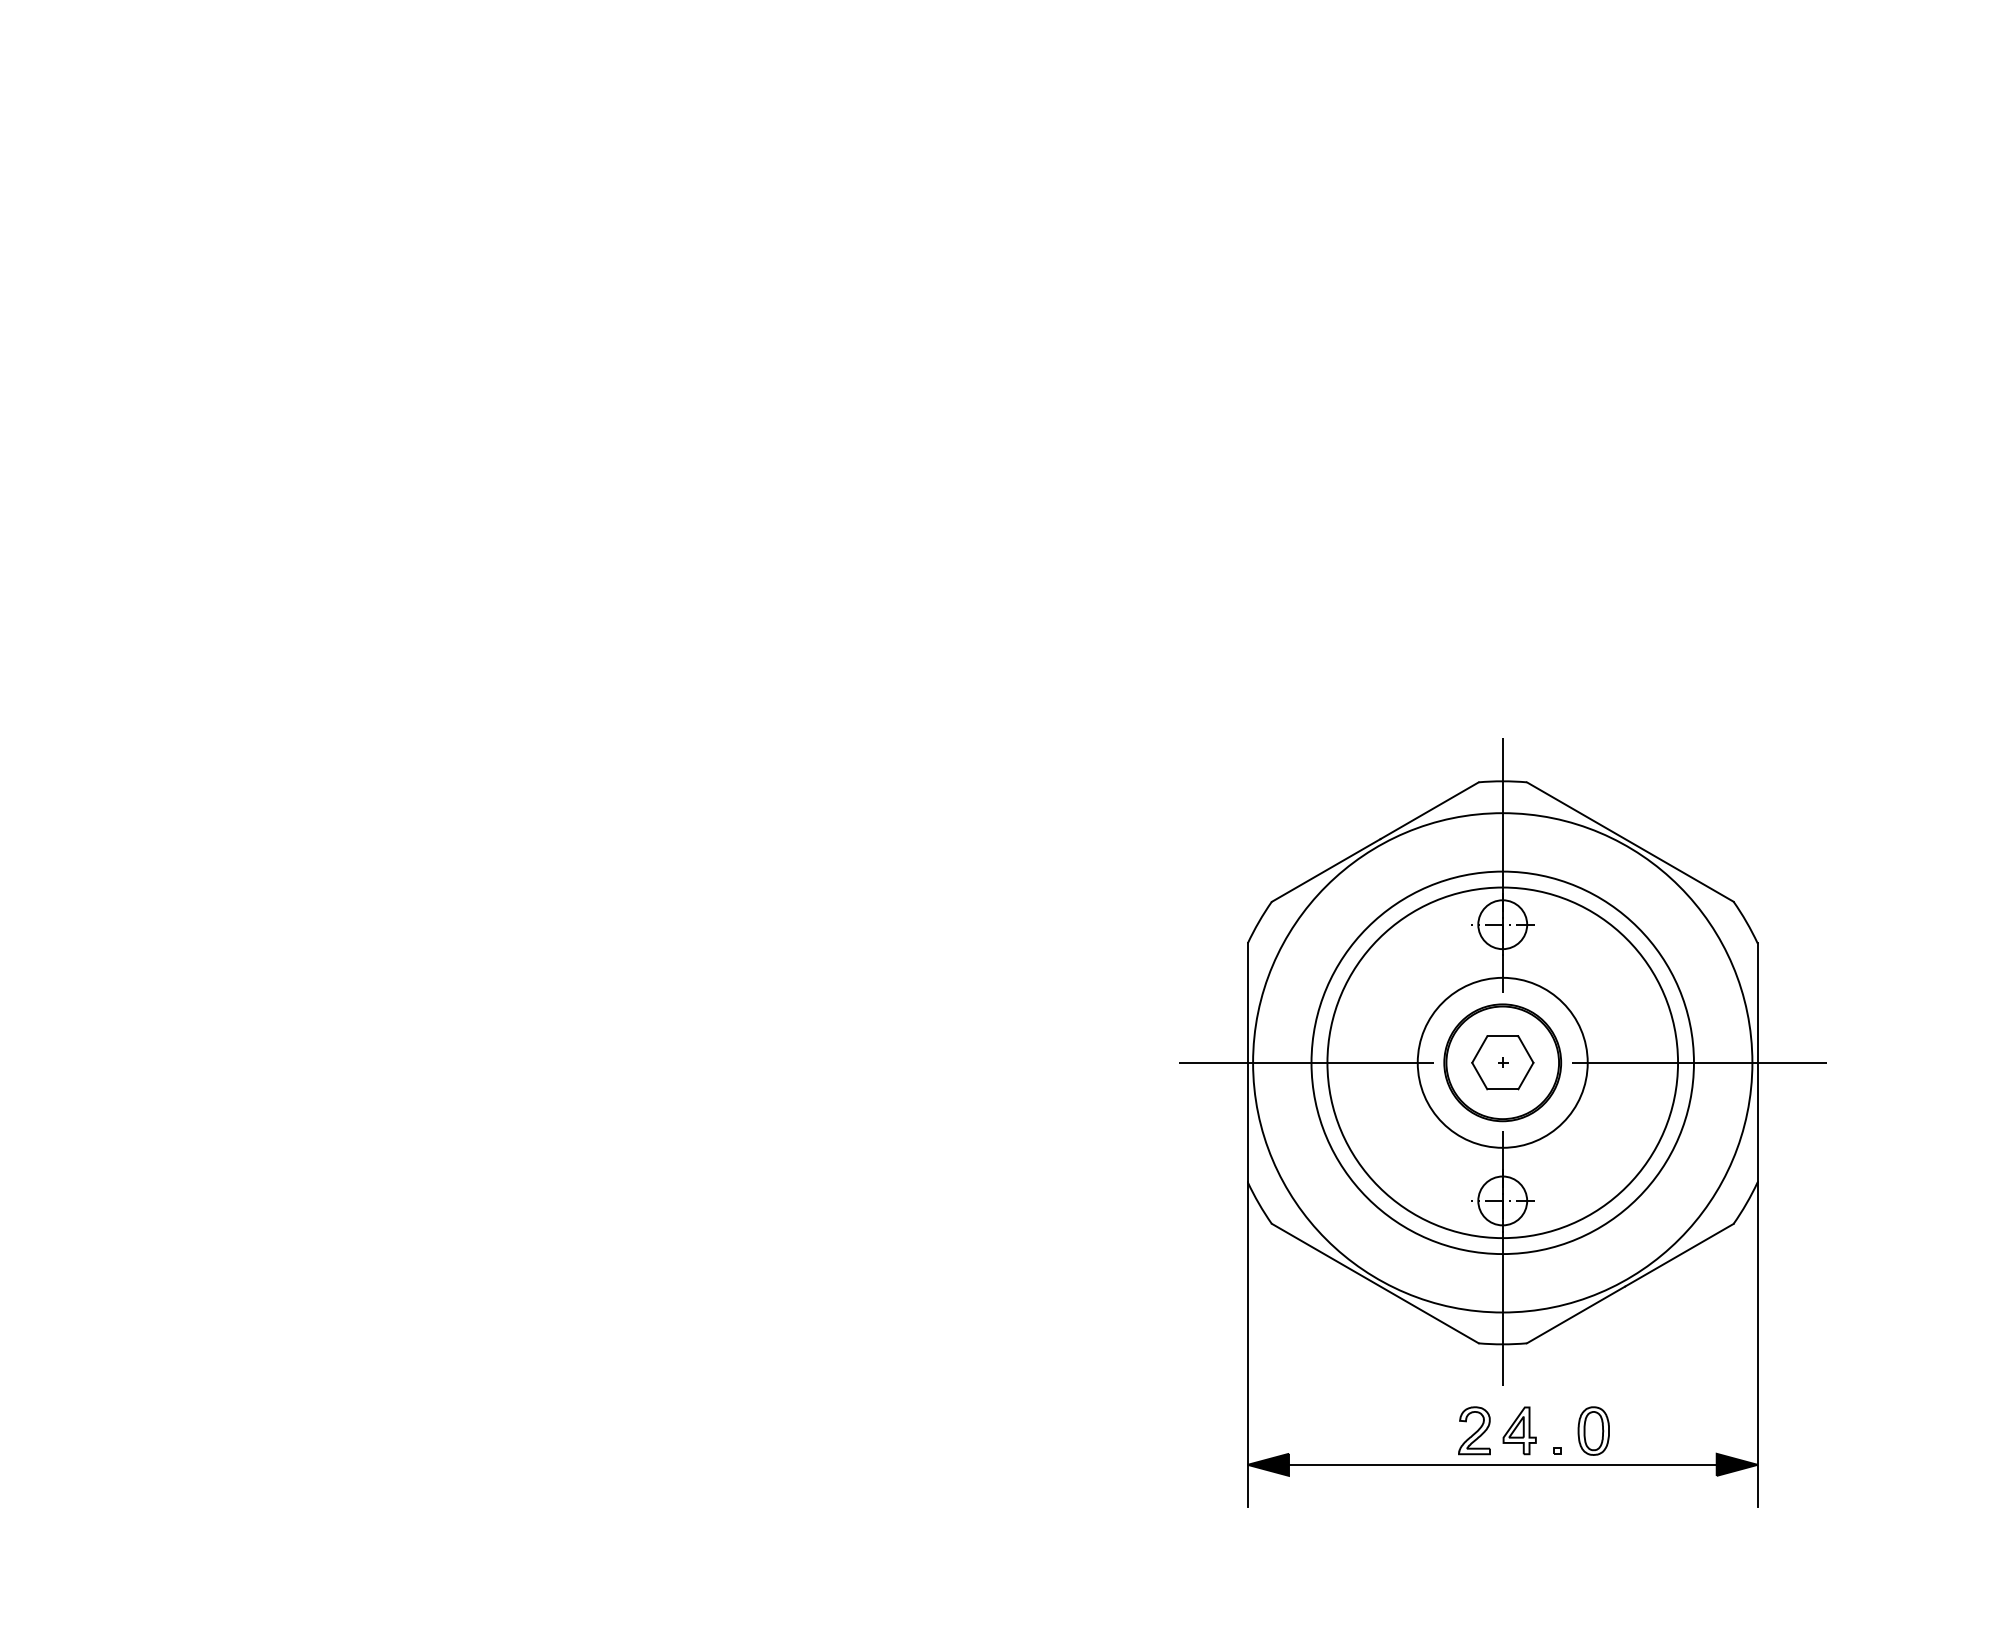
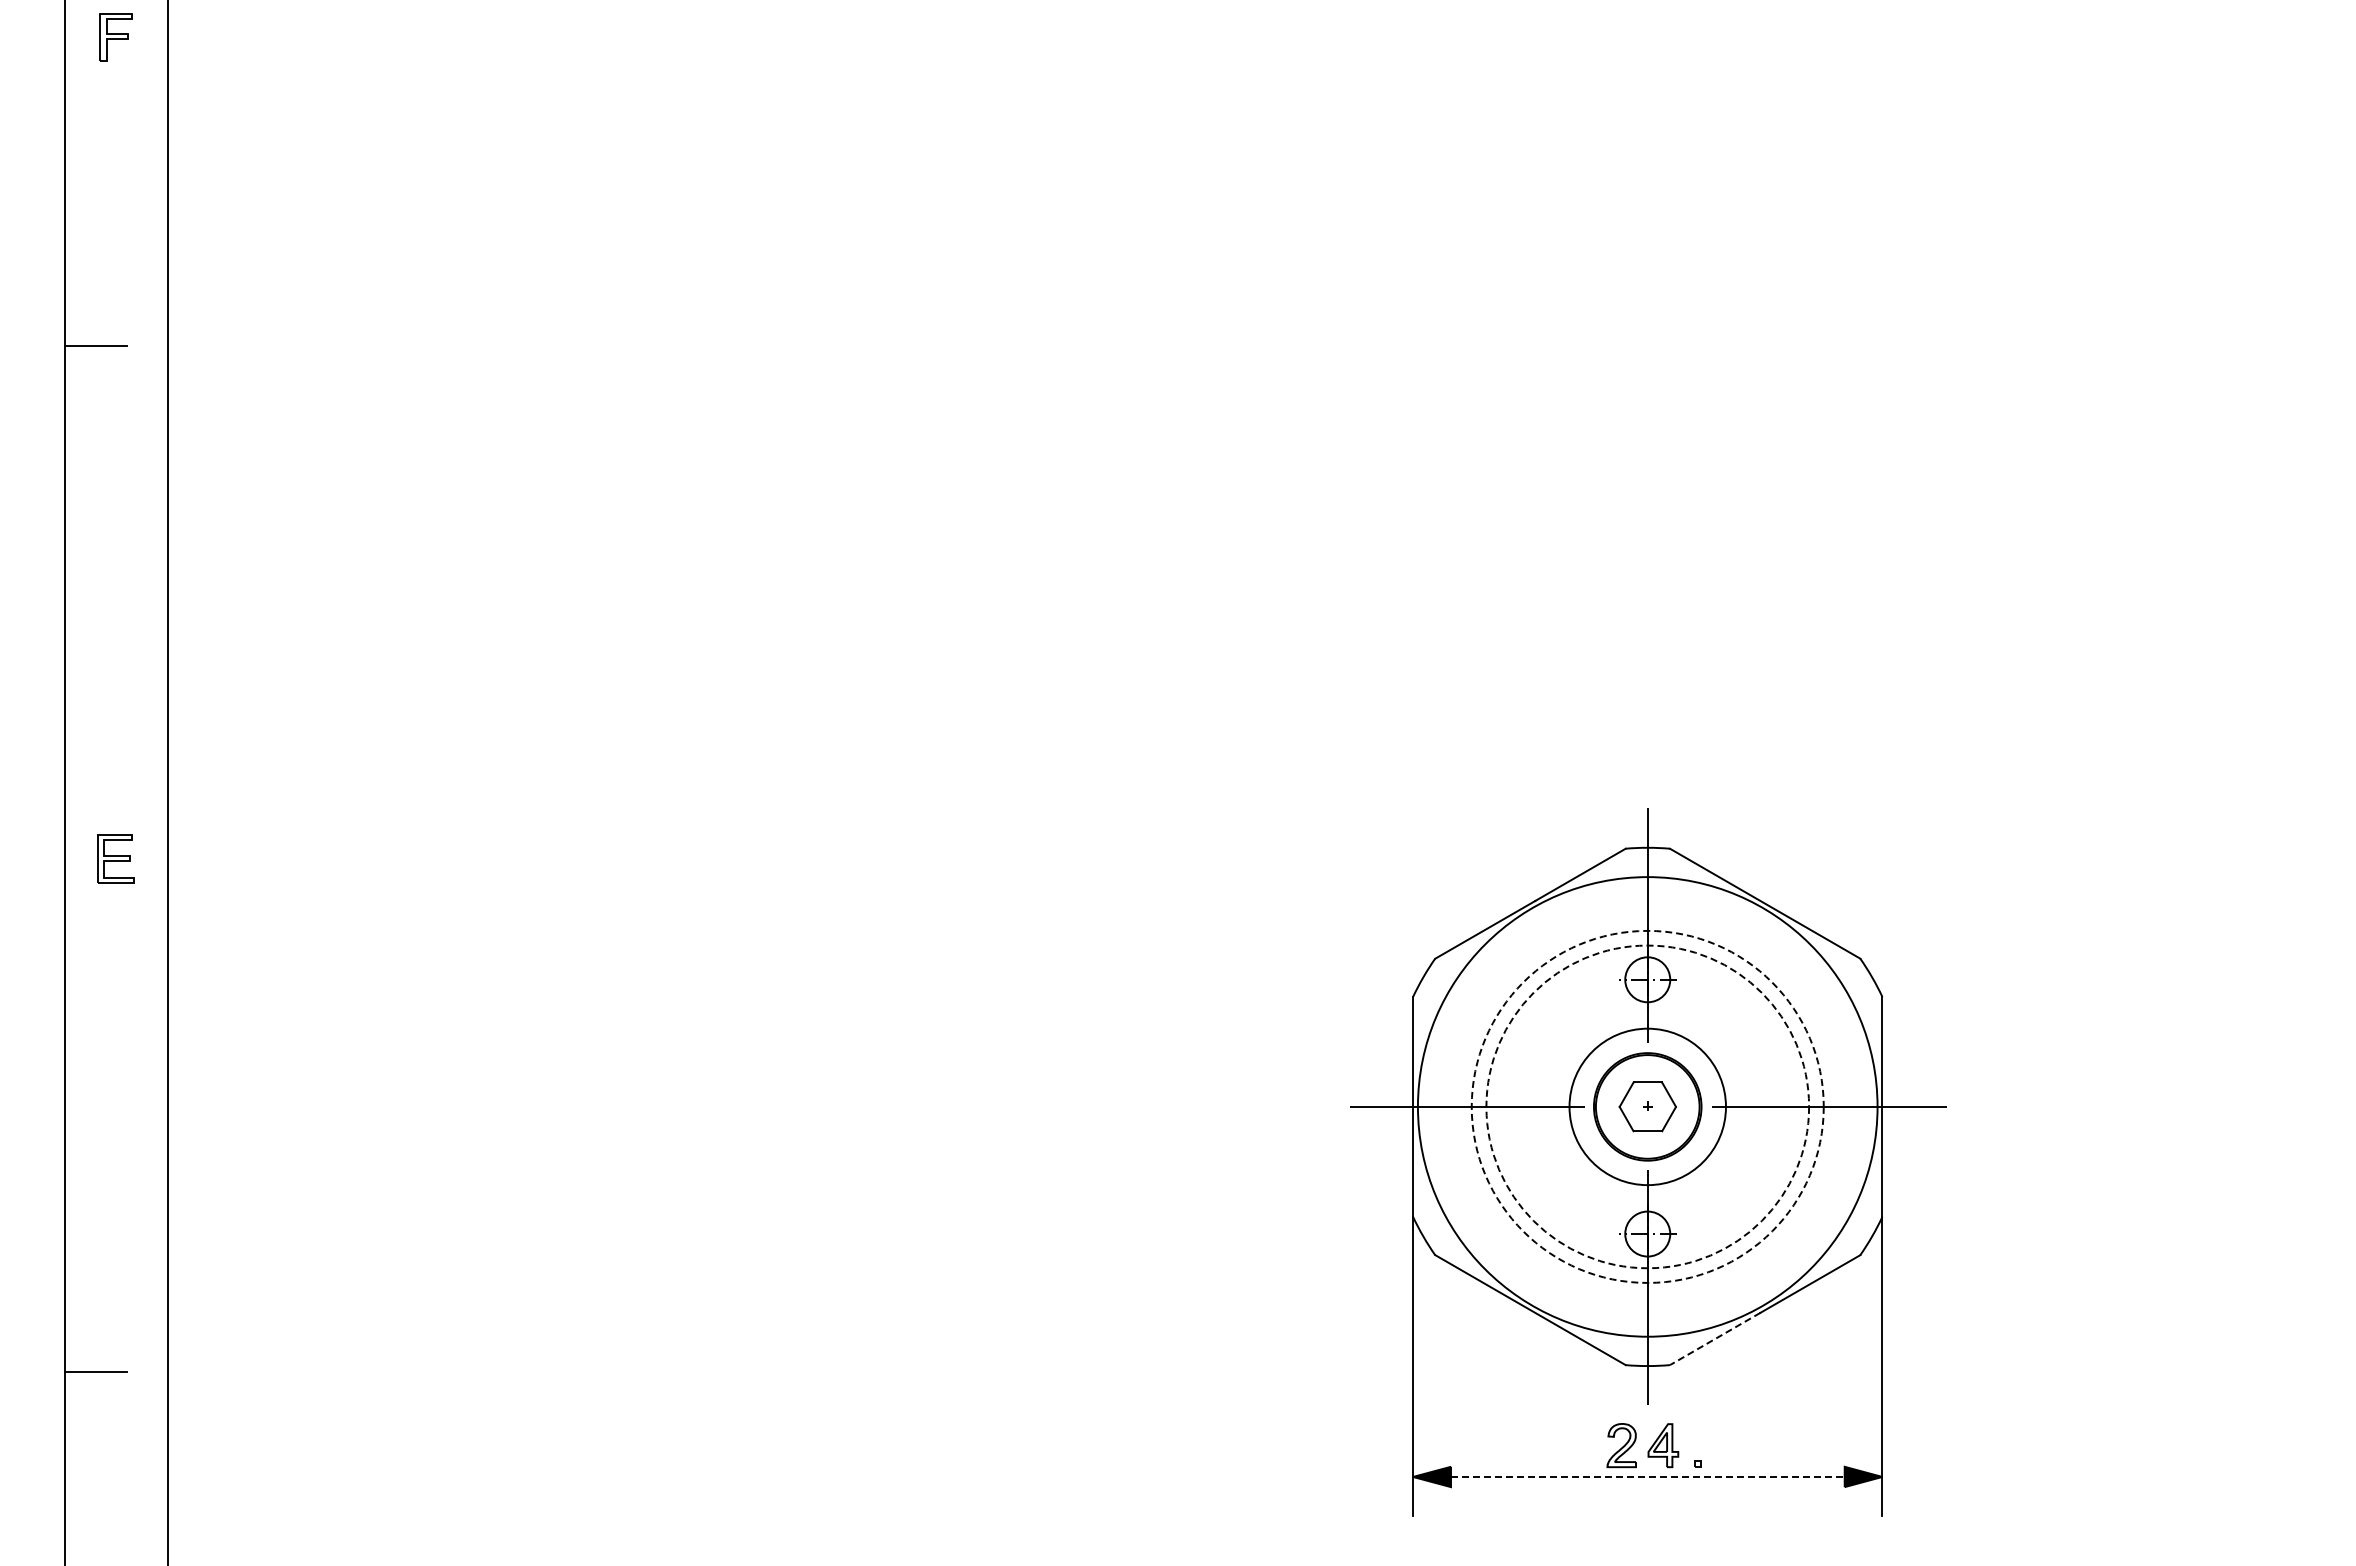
circle: (1502, 1062) -> (1647, 1106), solid -> dashed
circle: (1502, 1062) -> (1647, 1106), solid -> dashed
line: (1575, 1315) -> (1714, 1339), solid -> dashed
part: (1593, 1430) -> (1731, 1445), removed
line: (1502, 1464) -> (1647, 1476), solid -> dashed

